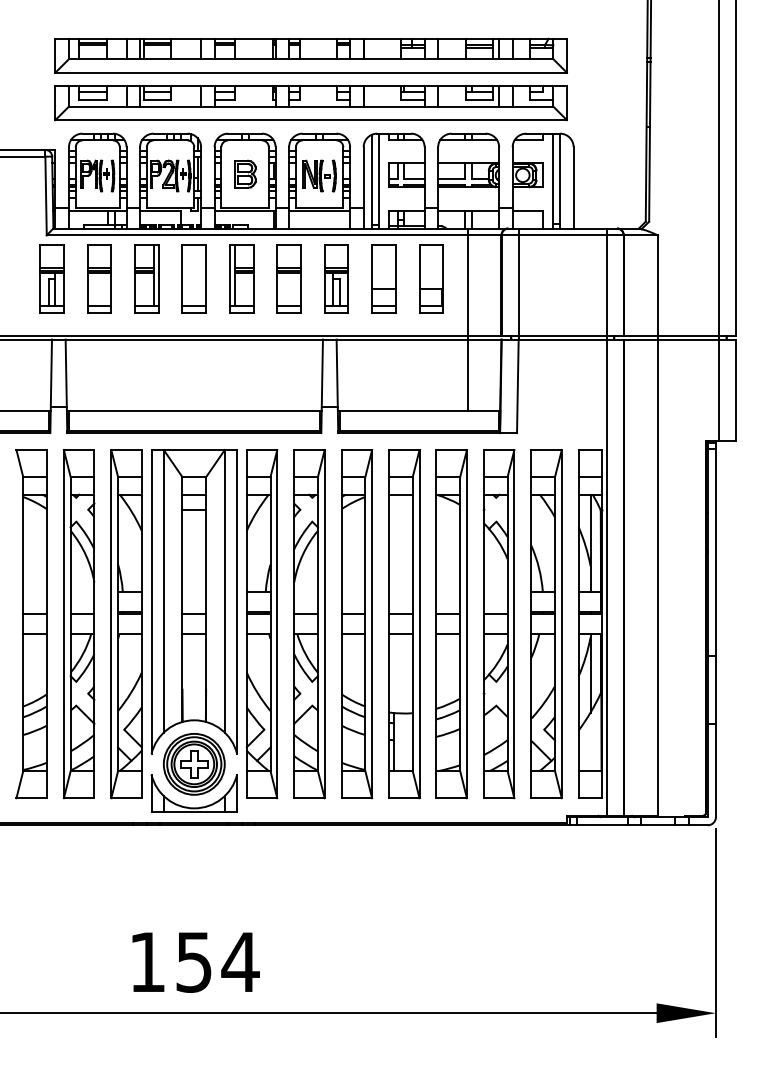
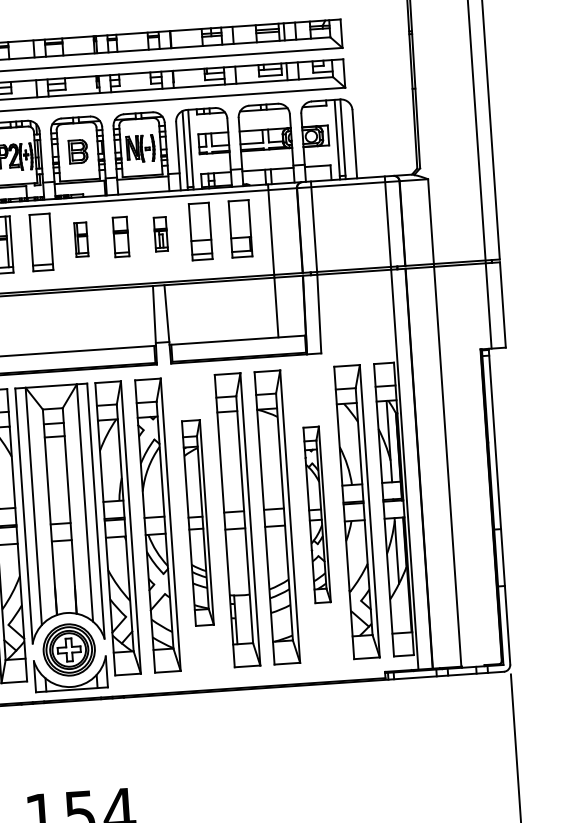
part: (241, 278) -> (81, 239), size x0.6
part: (288, 278) -> (120, 236), size x0.7
part: (336, 278) -> (160, 233), size x0.6
part: (357, 624) -> (198, 523), size x0.7
part: (498, 624) -> (316, 515), size x0.6

